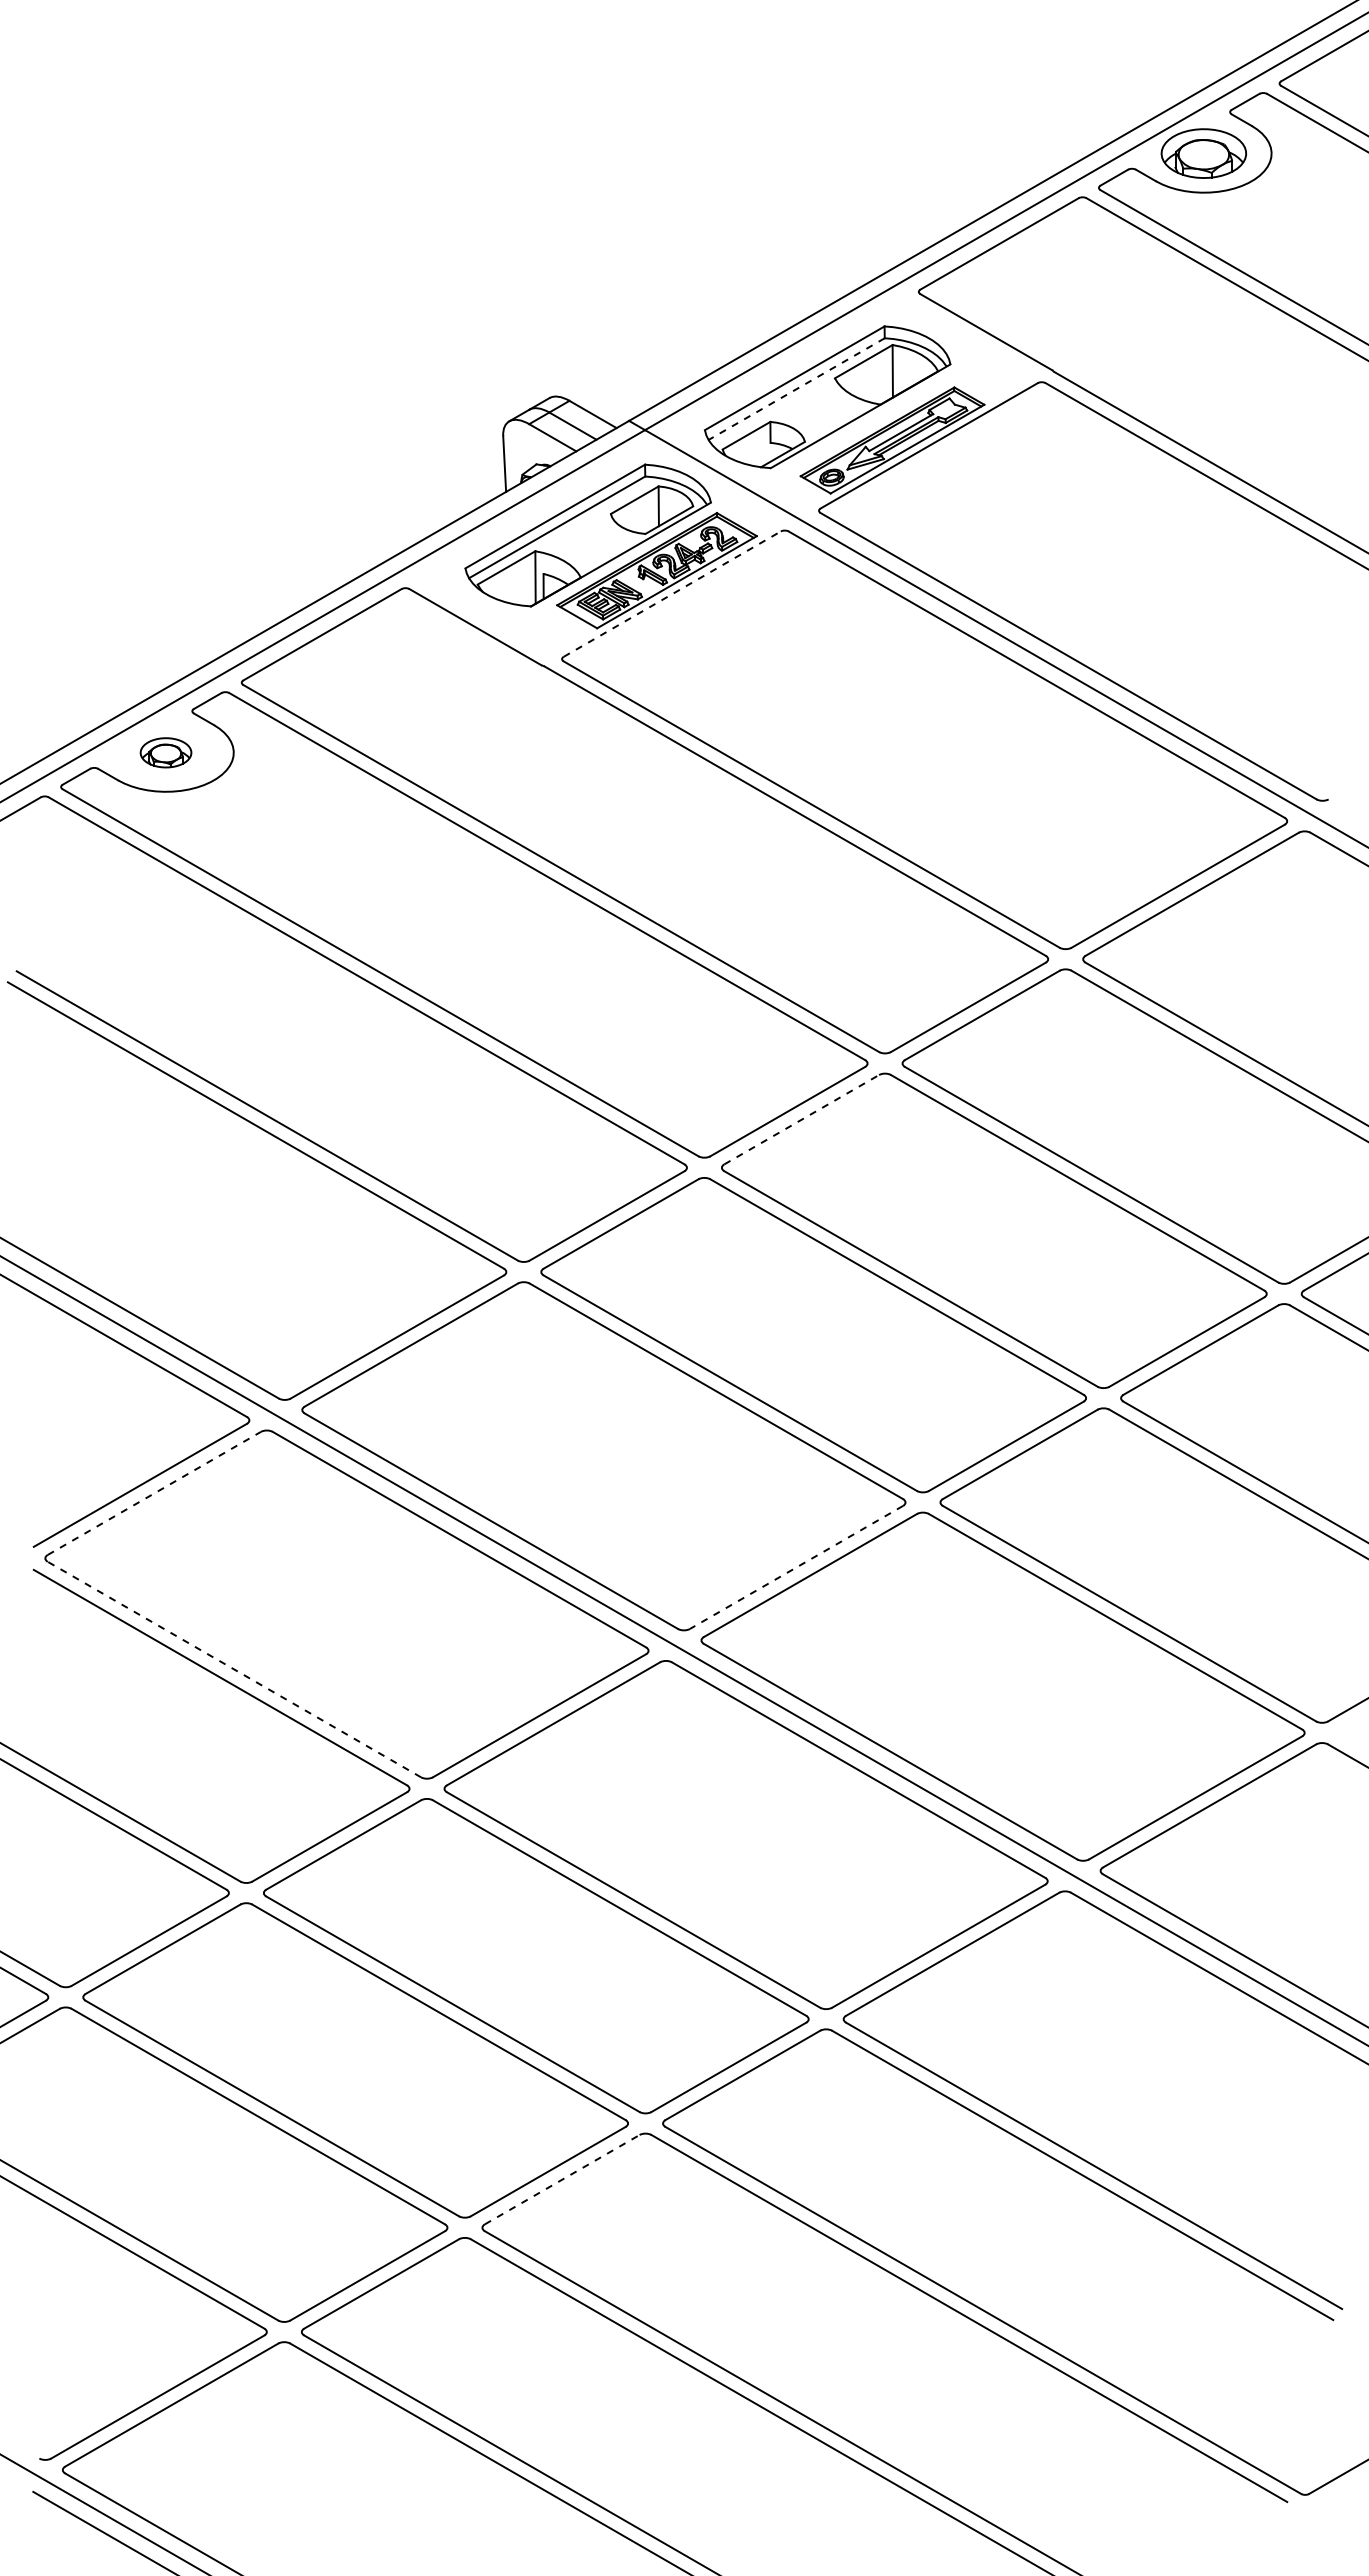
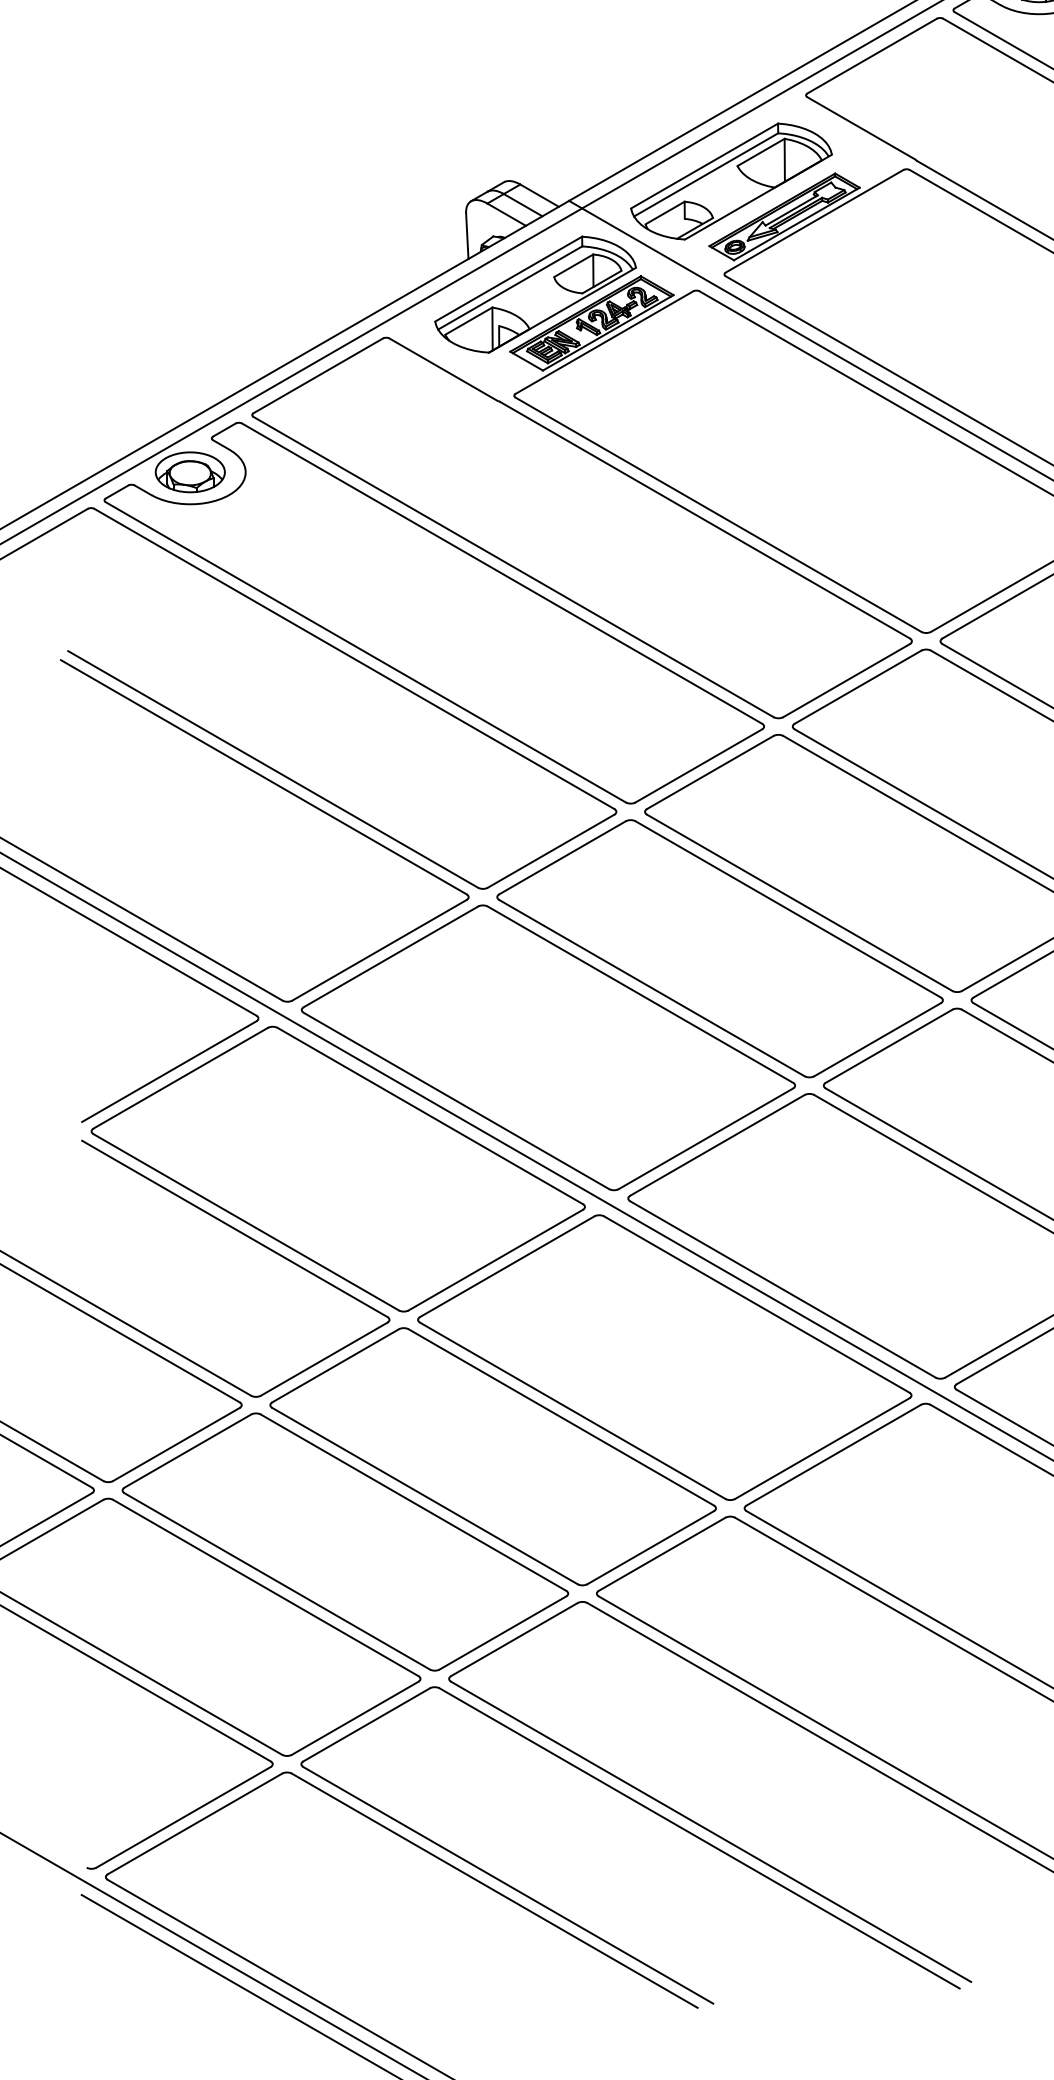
line: (796, 389) -> (706, 175), dashed -> solid
line: (672, 593) -> (604, 342), dashed -> solid
part: (165, 752) -> (189, 472), size x1.67
line: (802, 1119) -> (710, 772), dashed -> solid
line: (154, 1493) -> (180, 1078), dashed -> solid
line: (796, 1567) -> (706, 1138), dashed -> solid
line: (234, 1669) -> (246, 1222), dashed -> solid
line: (562, 2179) -> (514, 1639), dashed -> solid

